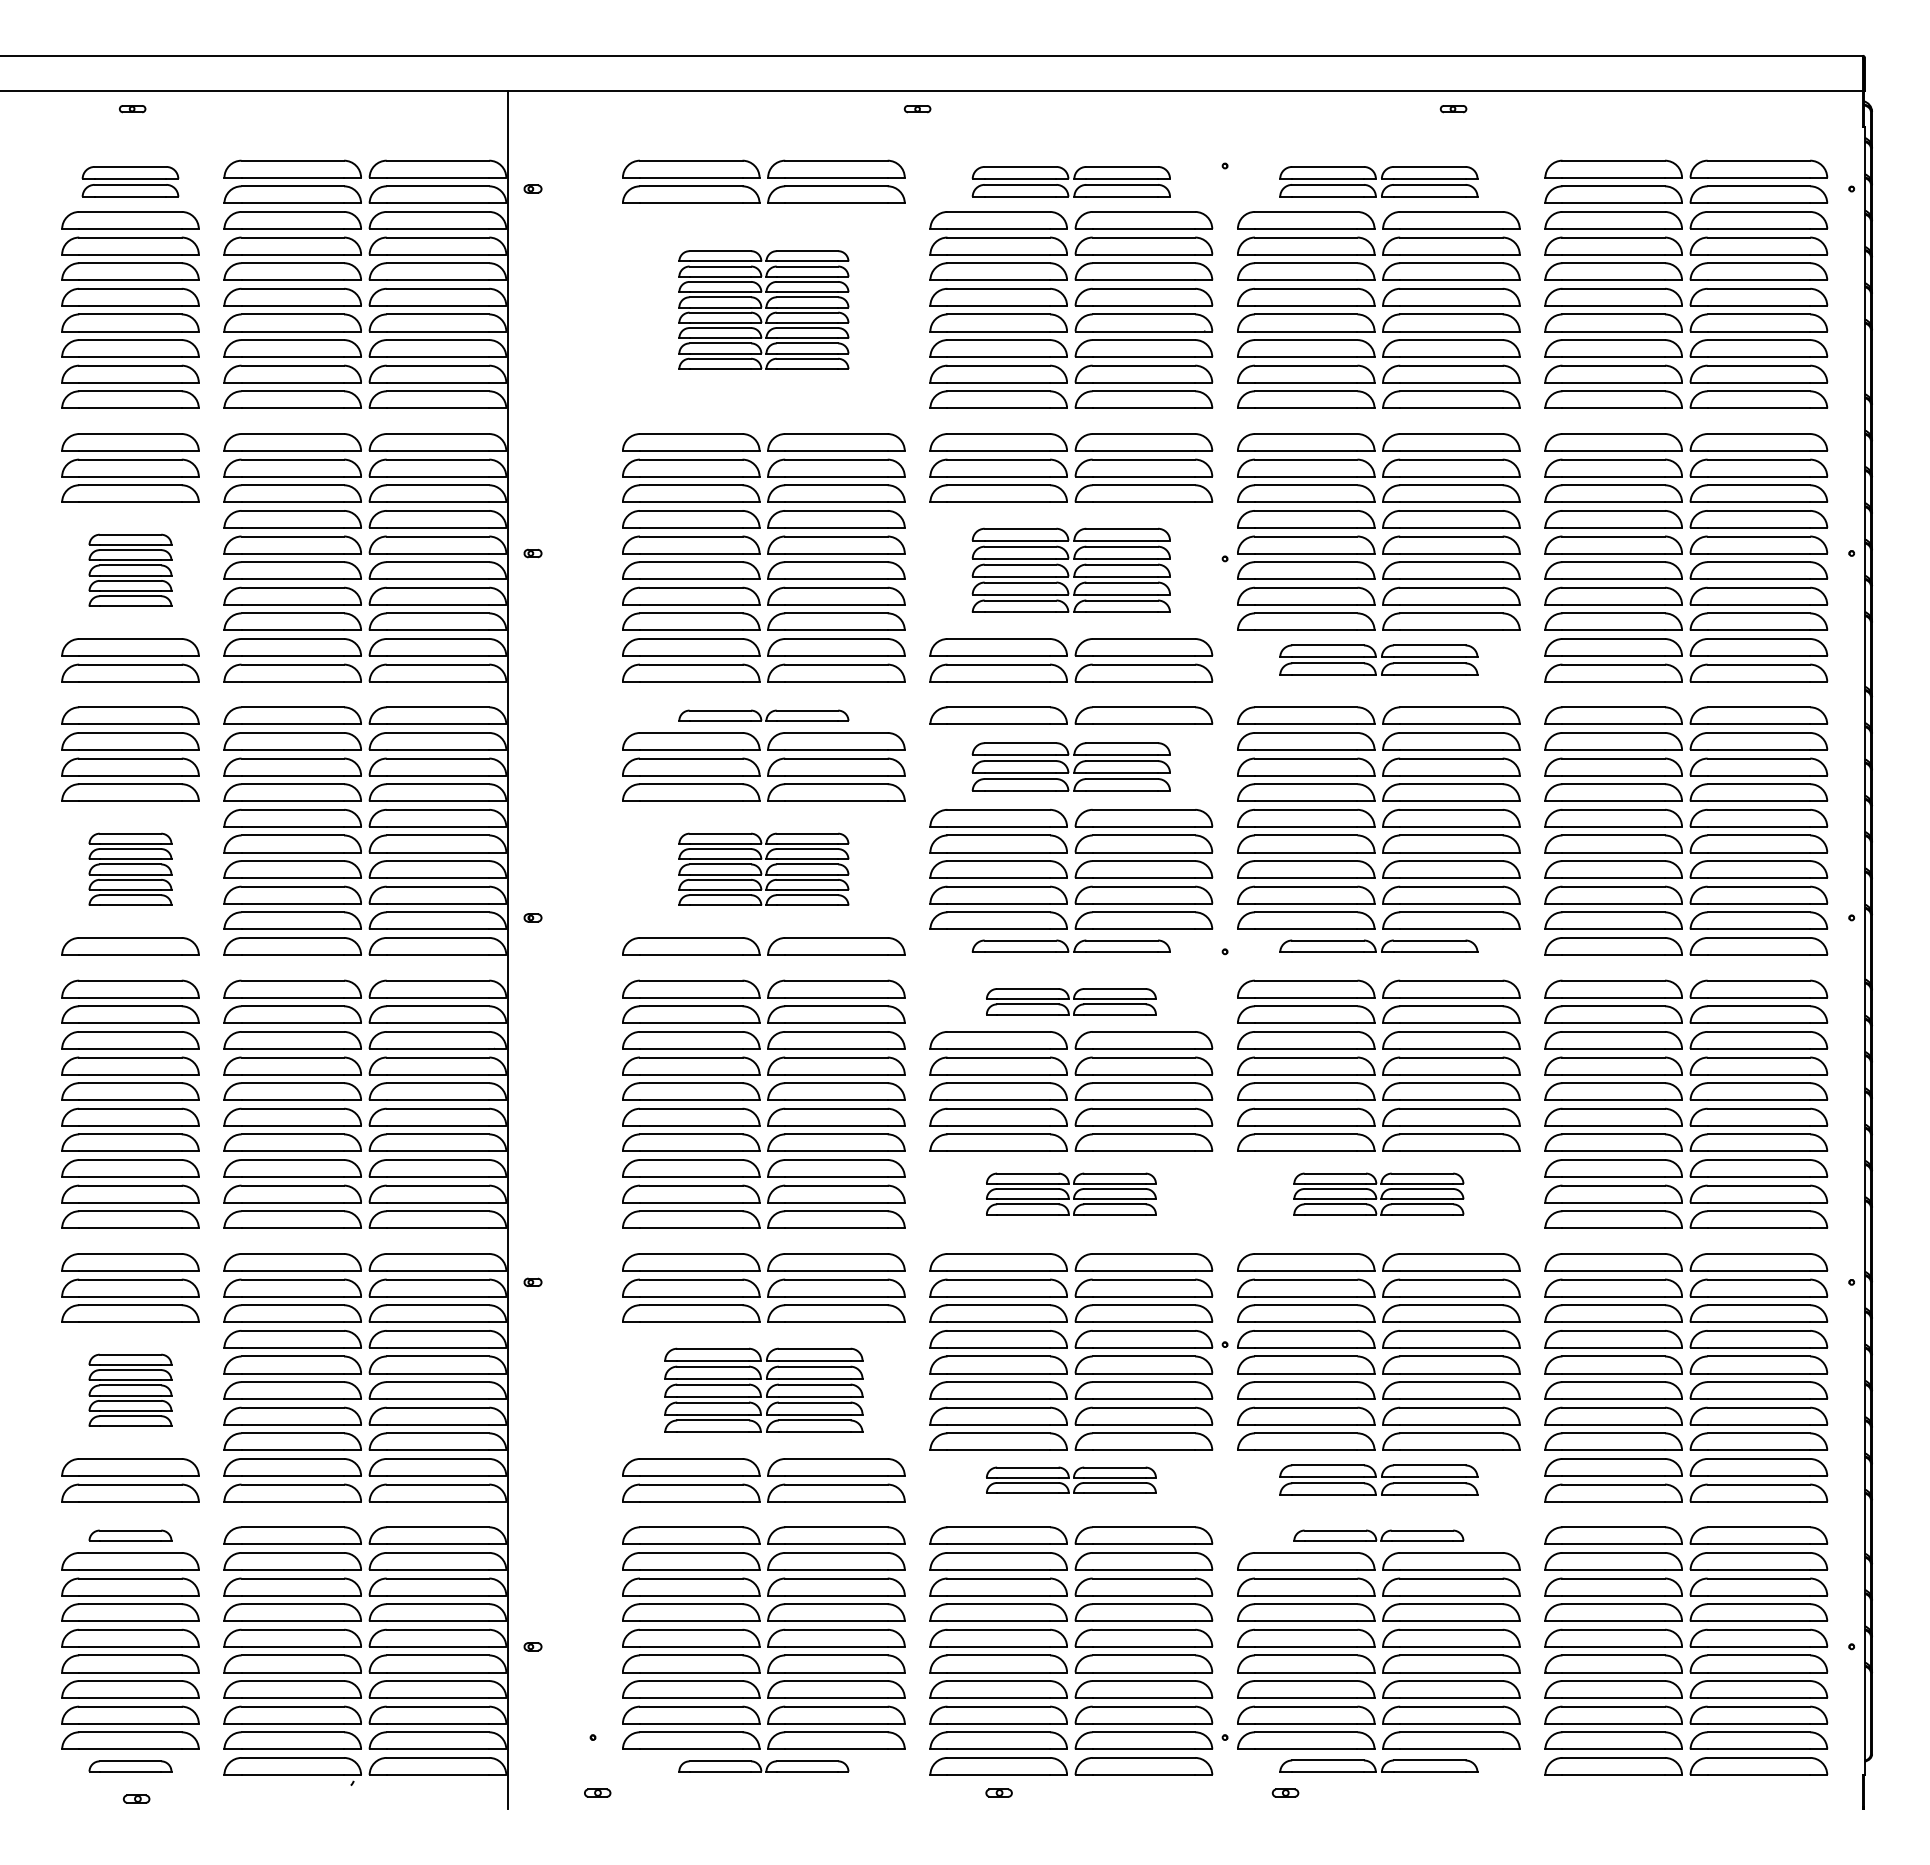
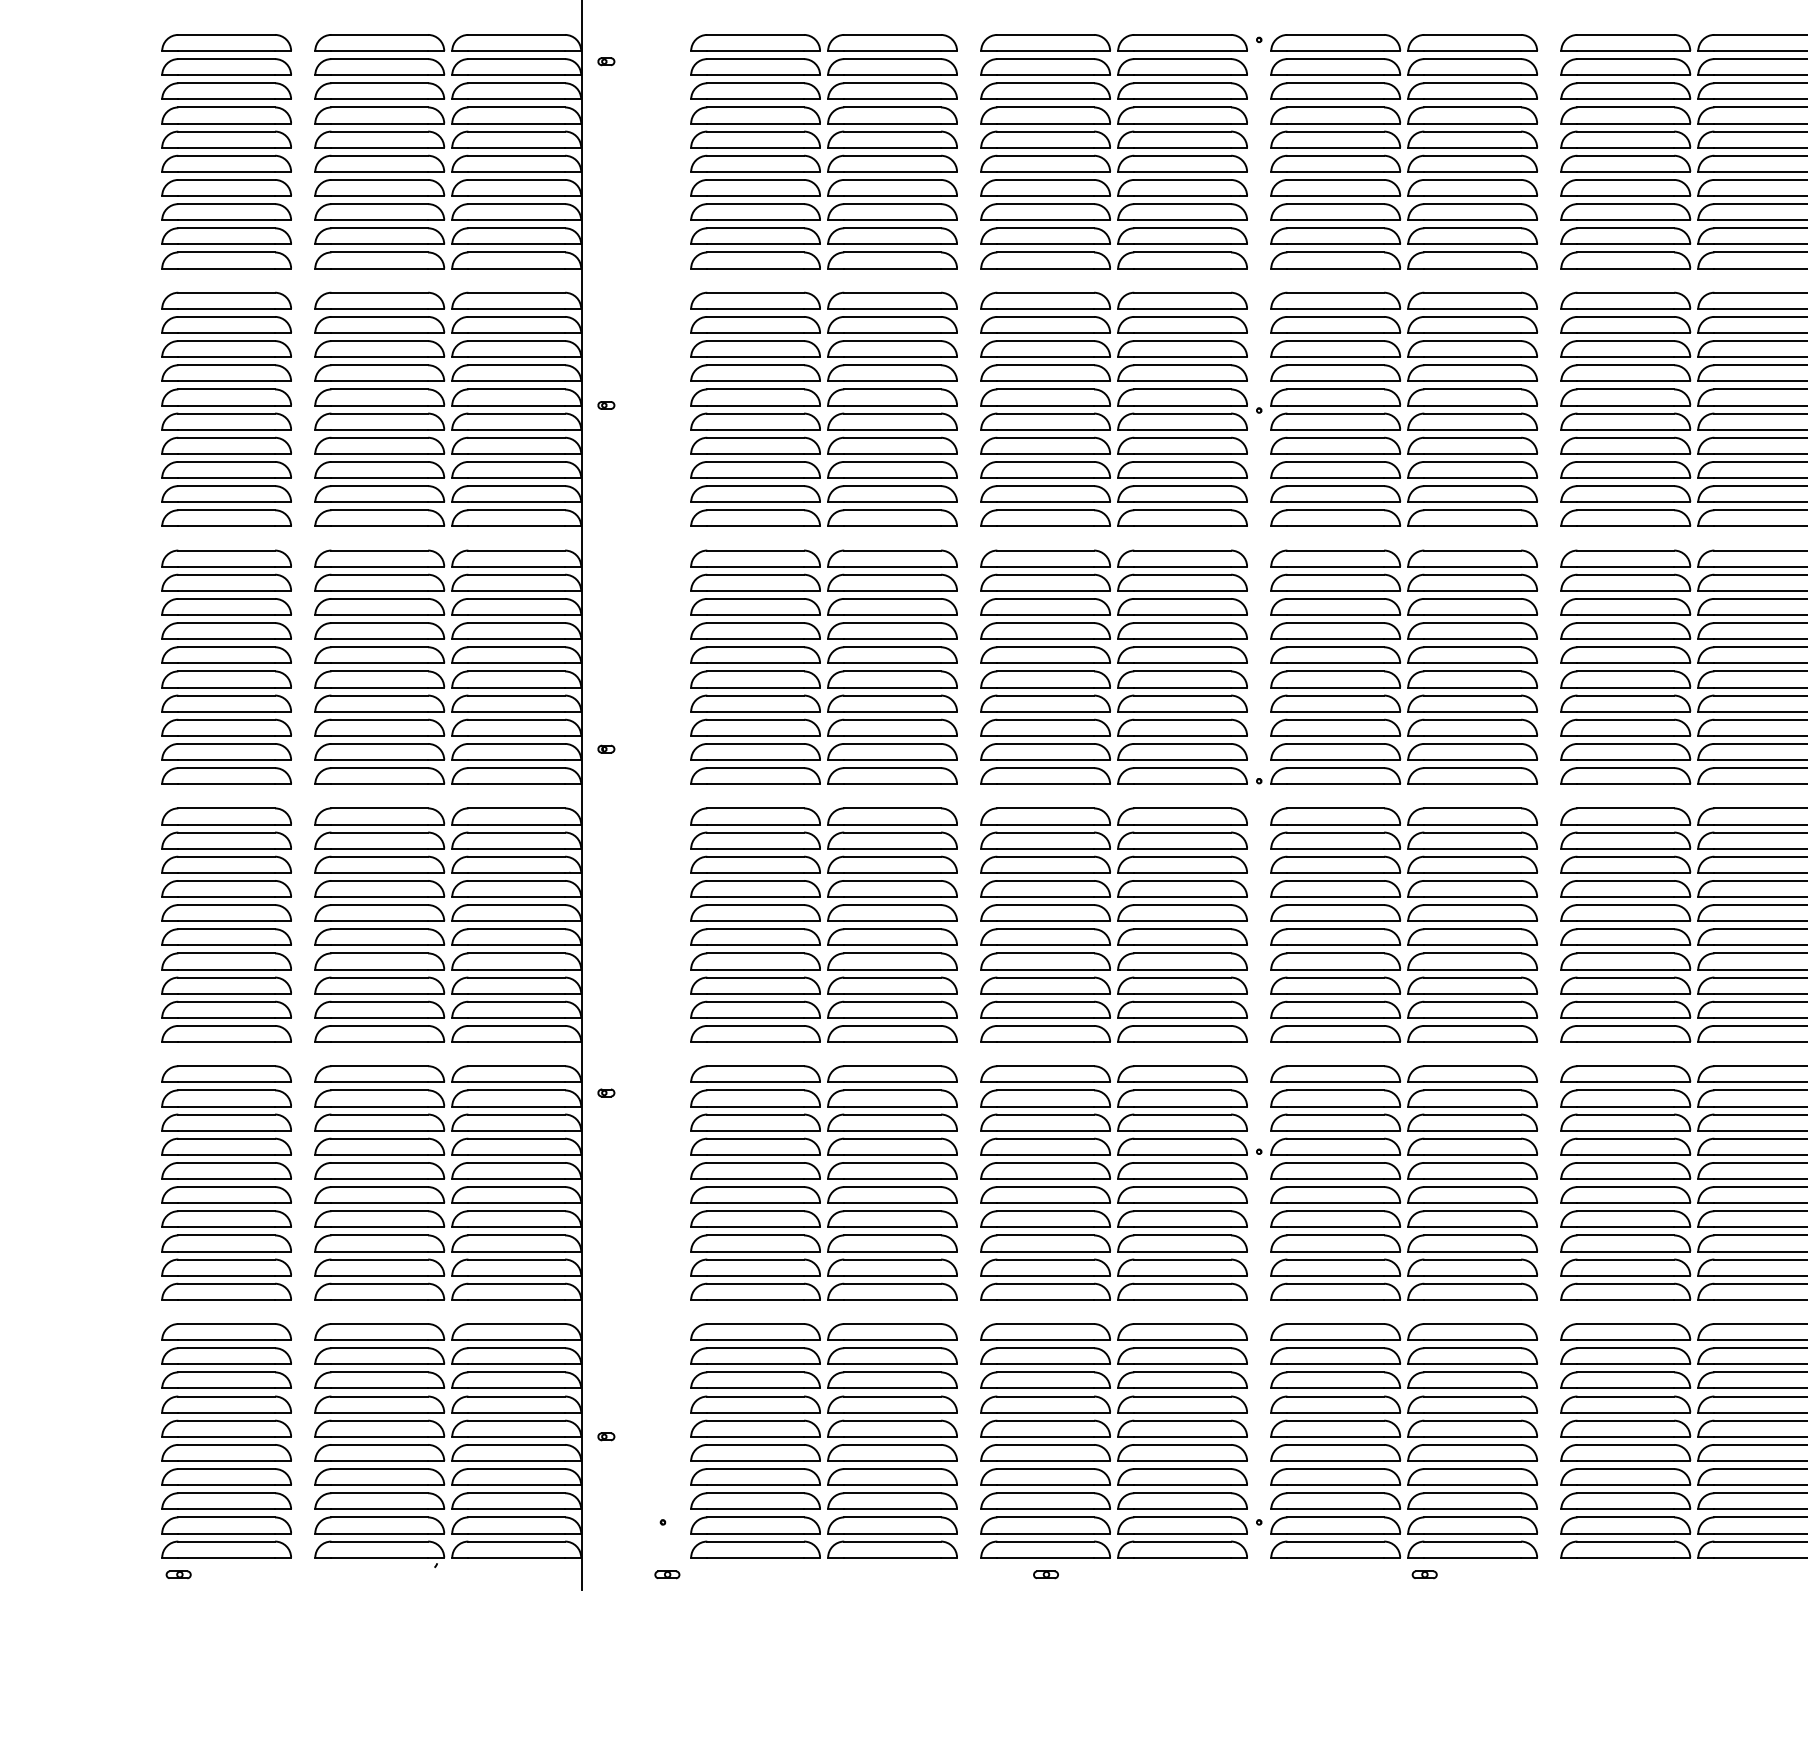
part: (130, 181) -> (226, 54), size x1.43
part: (1071, 181) -> (1114, 54), size x1.43
part: (1378, 181) -> (1403, 54), size x1.43
part: (763, 309) -> (823, 175), size x1.67
part: (130, 570) -> (226, 421), size x1.67
part: (1071, 570) -> (1114, 421), size x1.43
part: (1378, 660) -> (1403, 506), size x1.43
part: (763, 715) -> (823, 558), size x1.67
part: (1071, 766) -> (1114, 606), size x1.43
part: (130, 869) -> (226, 703), size x1.67
part: (763, 869) -> (823, 703), size x1.67
part: (1071, 946) -> (1114, 776), size x1.43
part: (1378, 946) -> (1403, 776), size x1.43
part: (1071, 1001) -> (1114, 828), size x1.67
part: (1071, 1193) -> (1114, 1009), size x1.67
part: (1378, 1193) -> (1403, 1009), size x1.67
part: (130, 1390) -> (226, 1194), size x1.67
part: (763, 1390) -> (823, 1194), size x1.43
part: (1071, 1480) -> (1114, 1279), size x1.67
part: (1378, 1480) -> (1403, 1279), size x1.43
part: (130, 1535) -> (226, 1331), size x1.67
part: (1378, 1535) -> (1403, 1331), size x1.67
part: (130, 1766) -> (226, 1549), size x1.67
part: (763, 1766) -> (823, 1549), size x1.67
part: (1378, 1766) -> (1403, 1549), size x1.43
part: (1285, 1792) -> (1424, 1574), moved
part: (136, 1798) -> (178, 1574), moved

